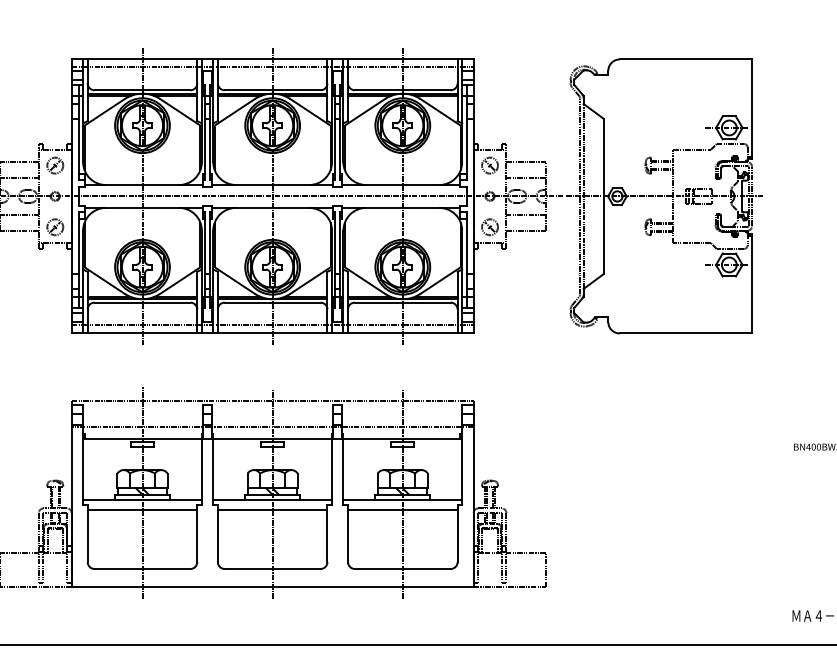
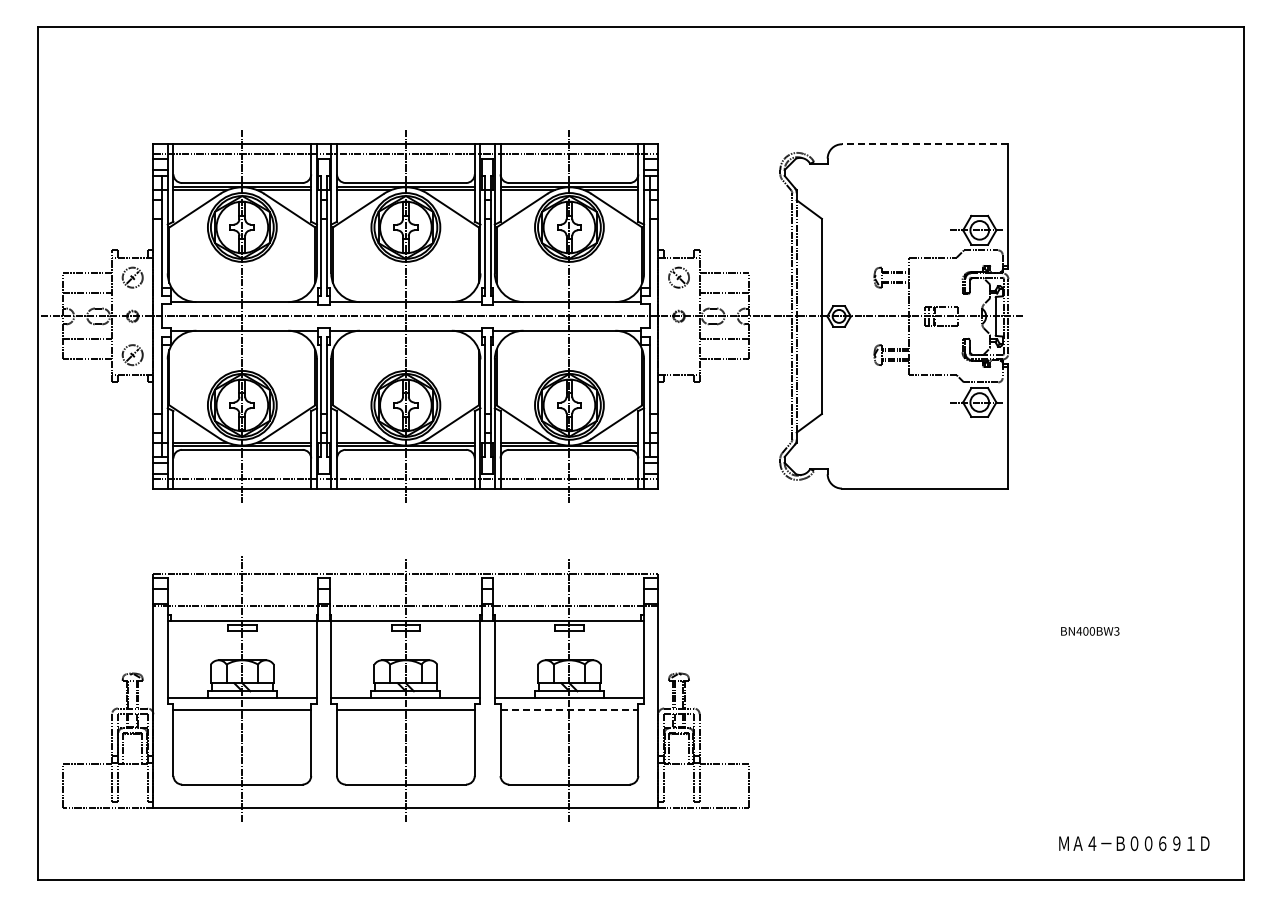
line: (685, 59) -> (924, 144), solid -> dashed
part: (489, 227) -> (678, 355), removed
line: (402, 509) -> (569, 709), solid -> dashed

